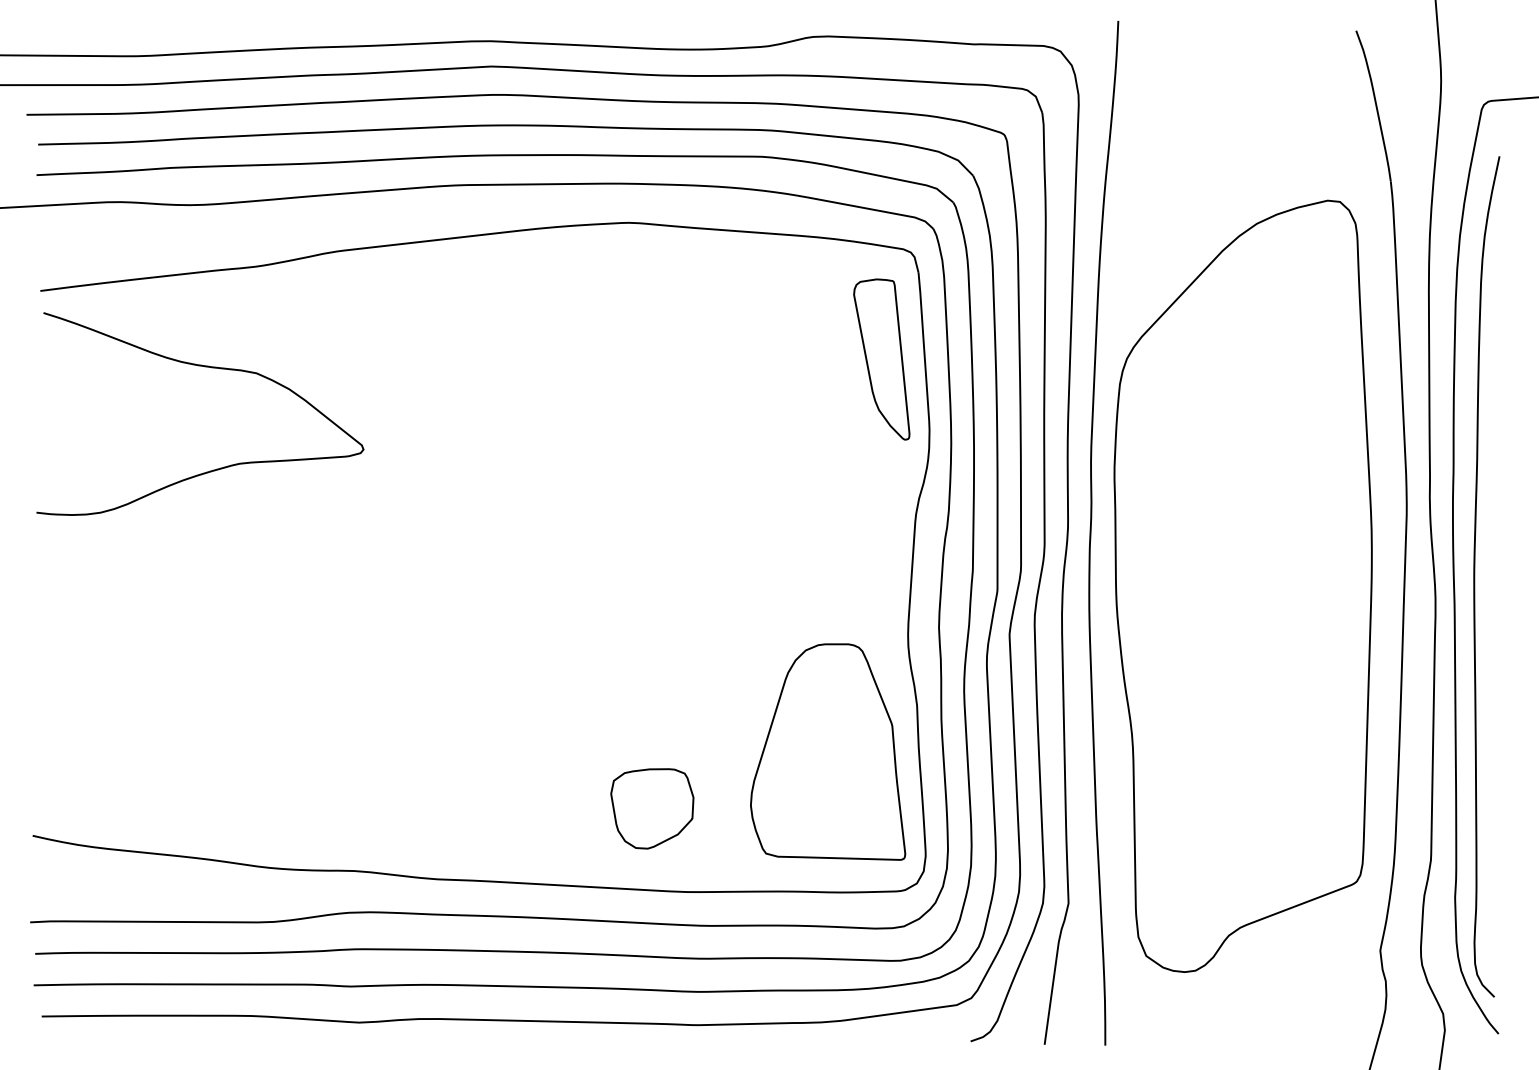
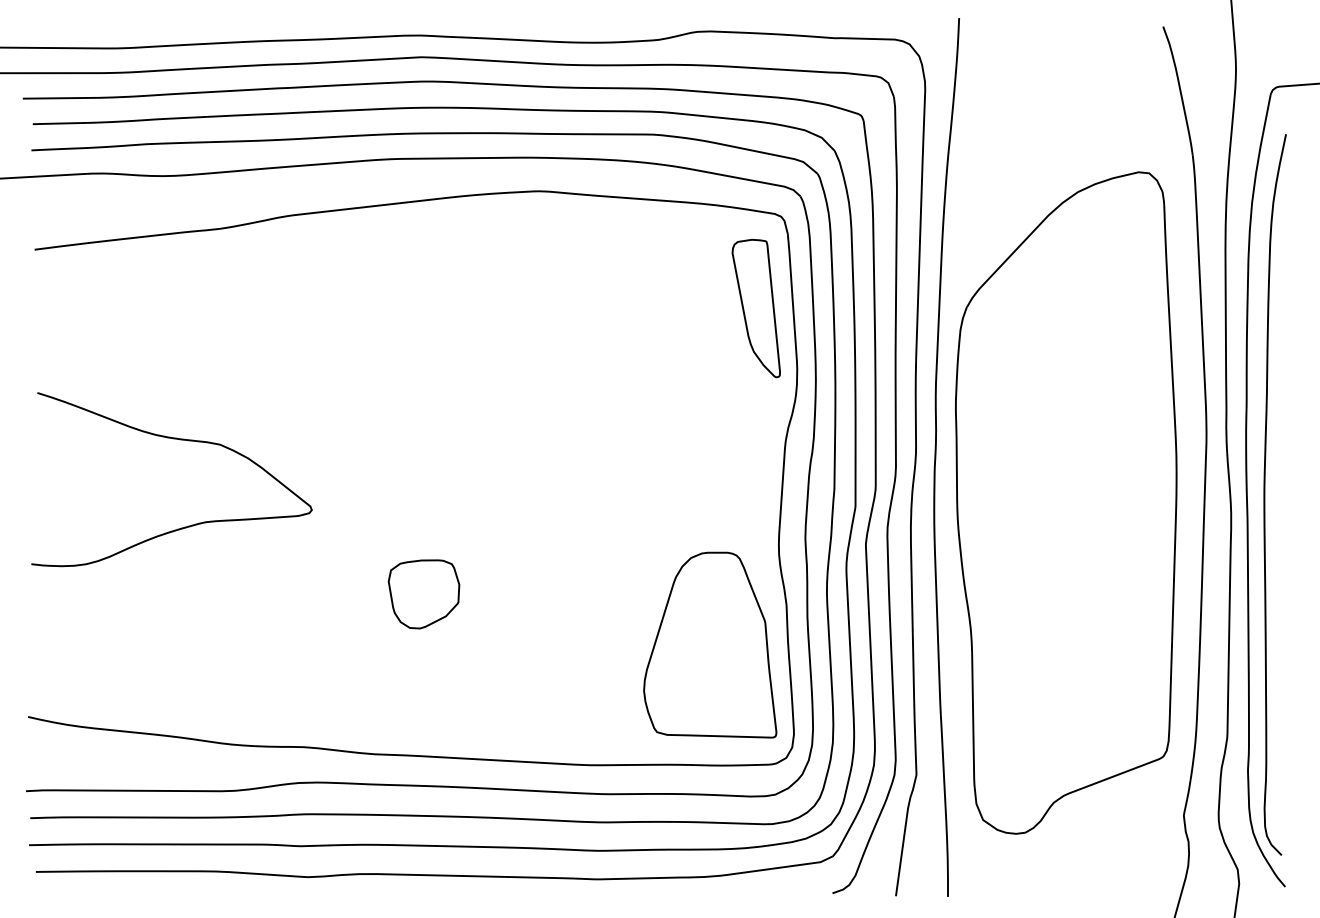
curve: (204, 367) -> (175, 439), moved
part: (652, 808) -> (424, 594), moved

